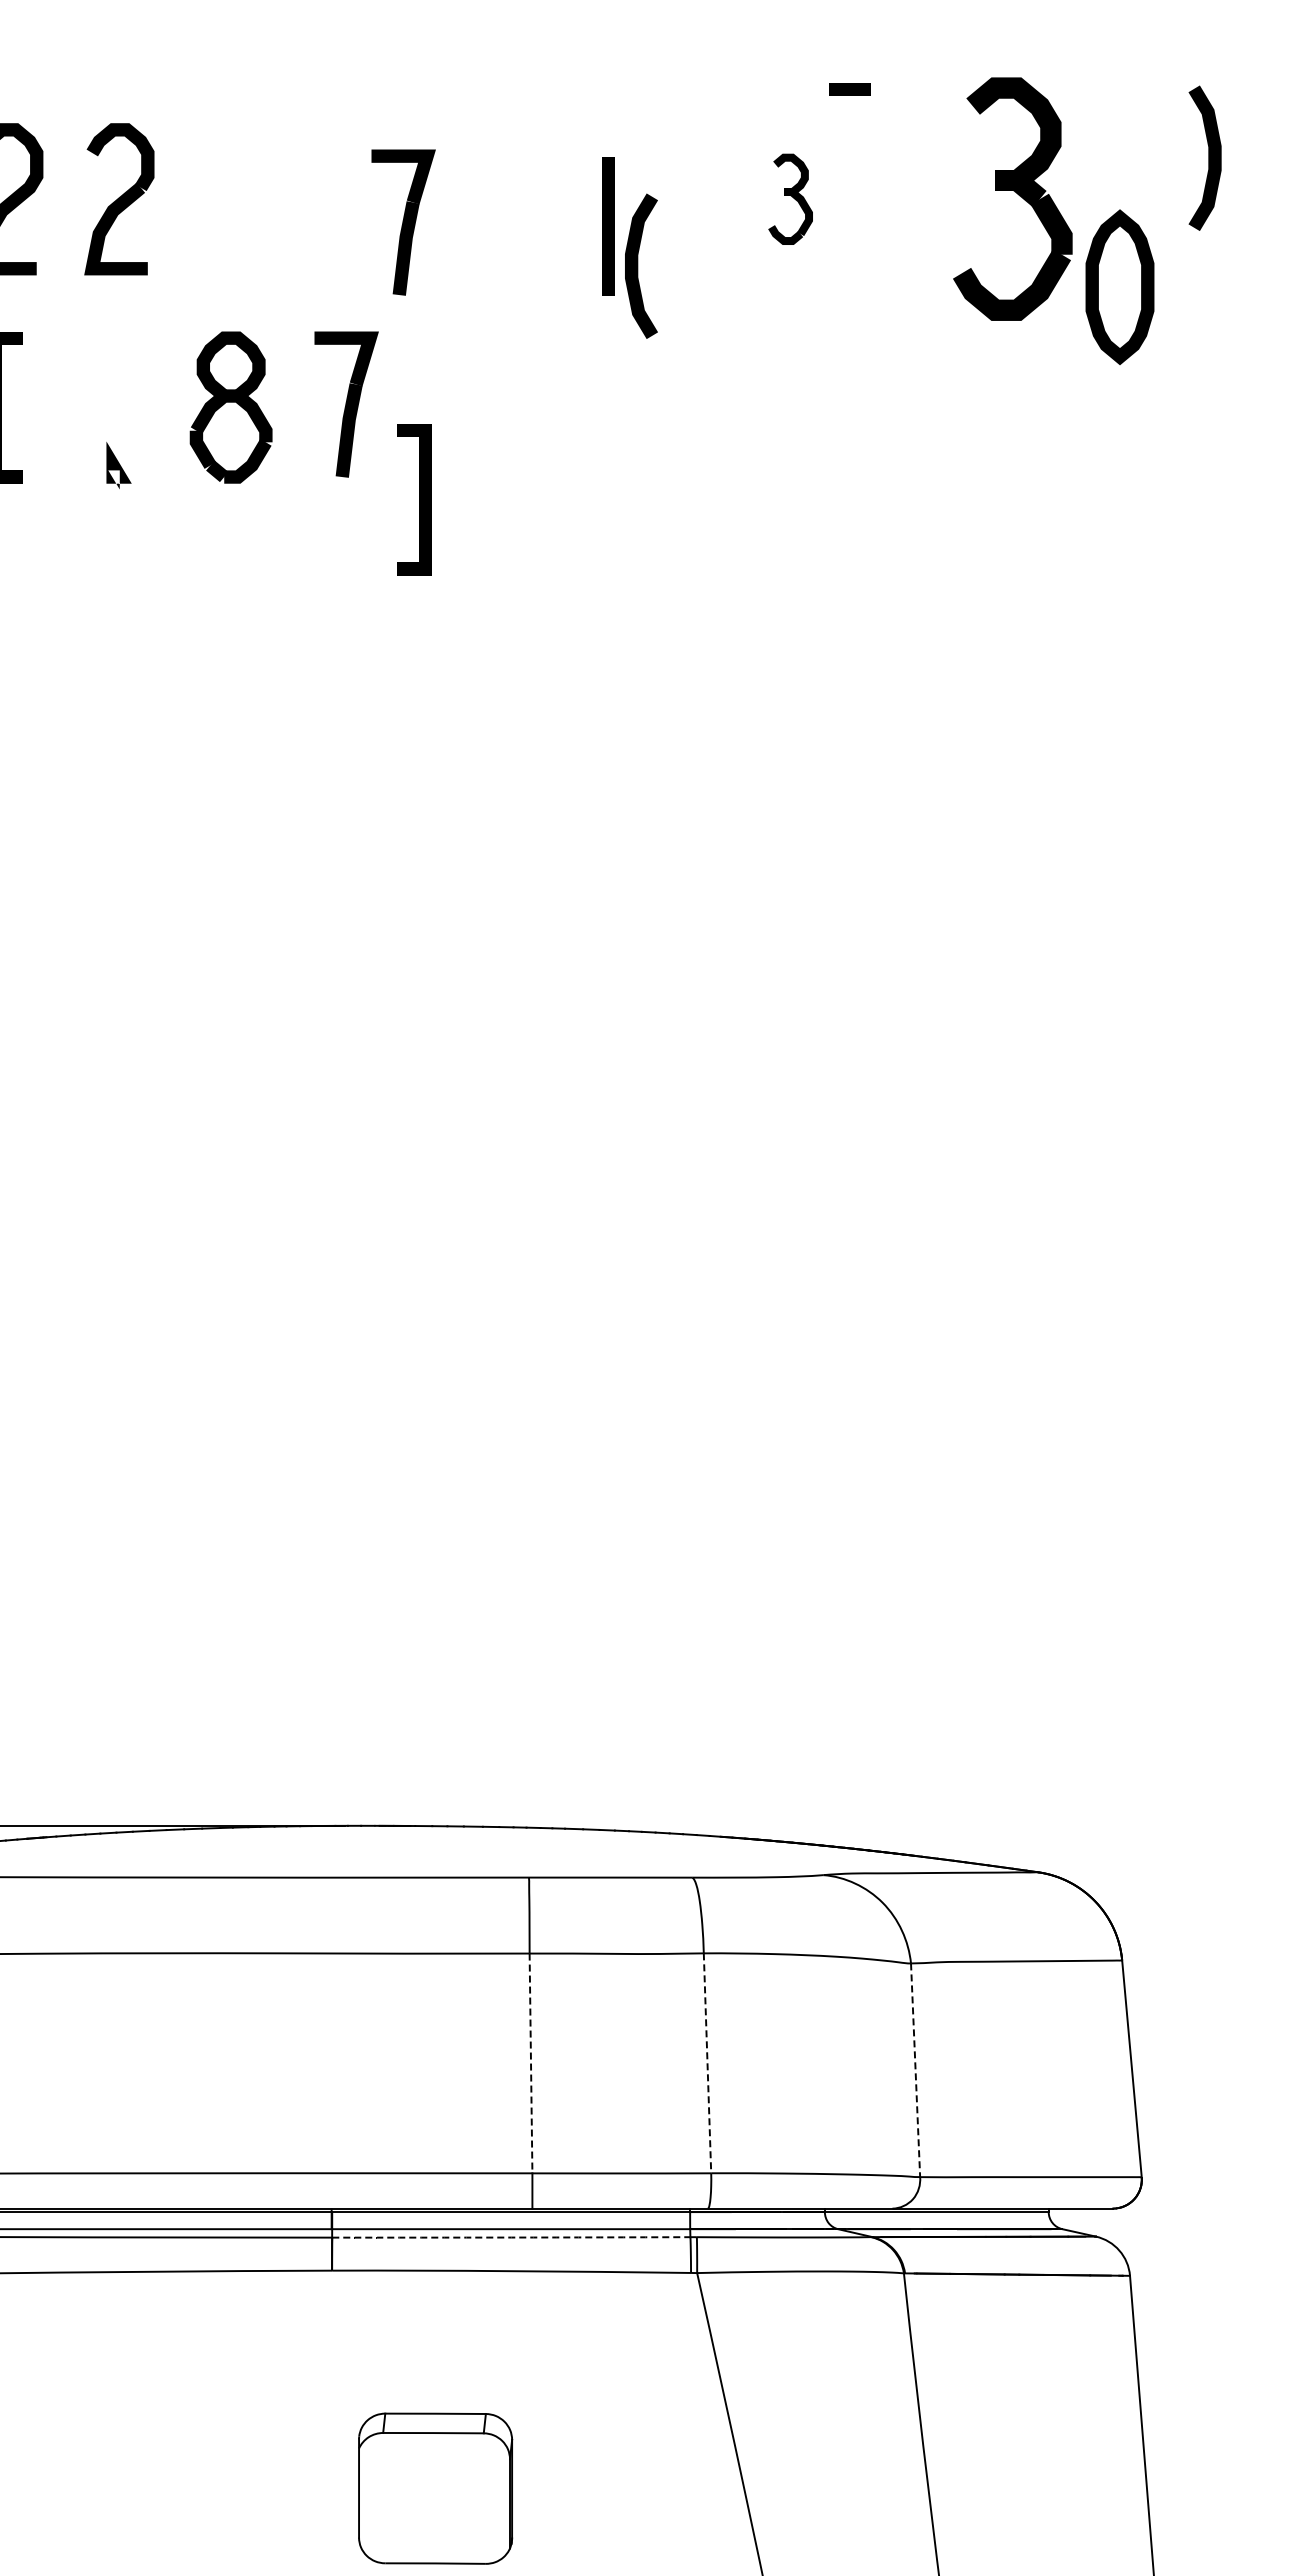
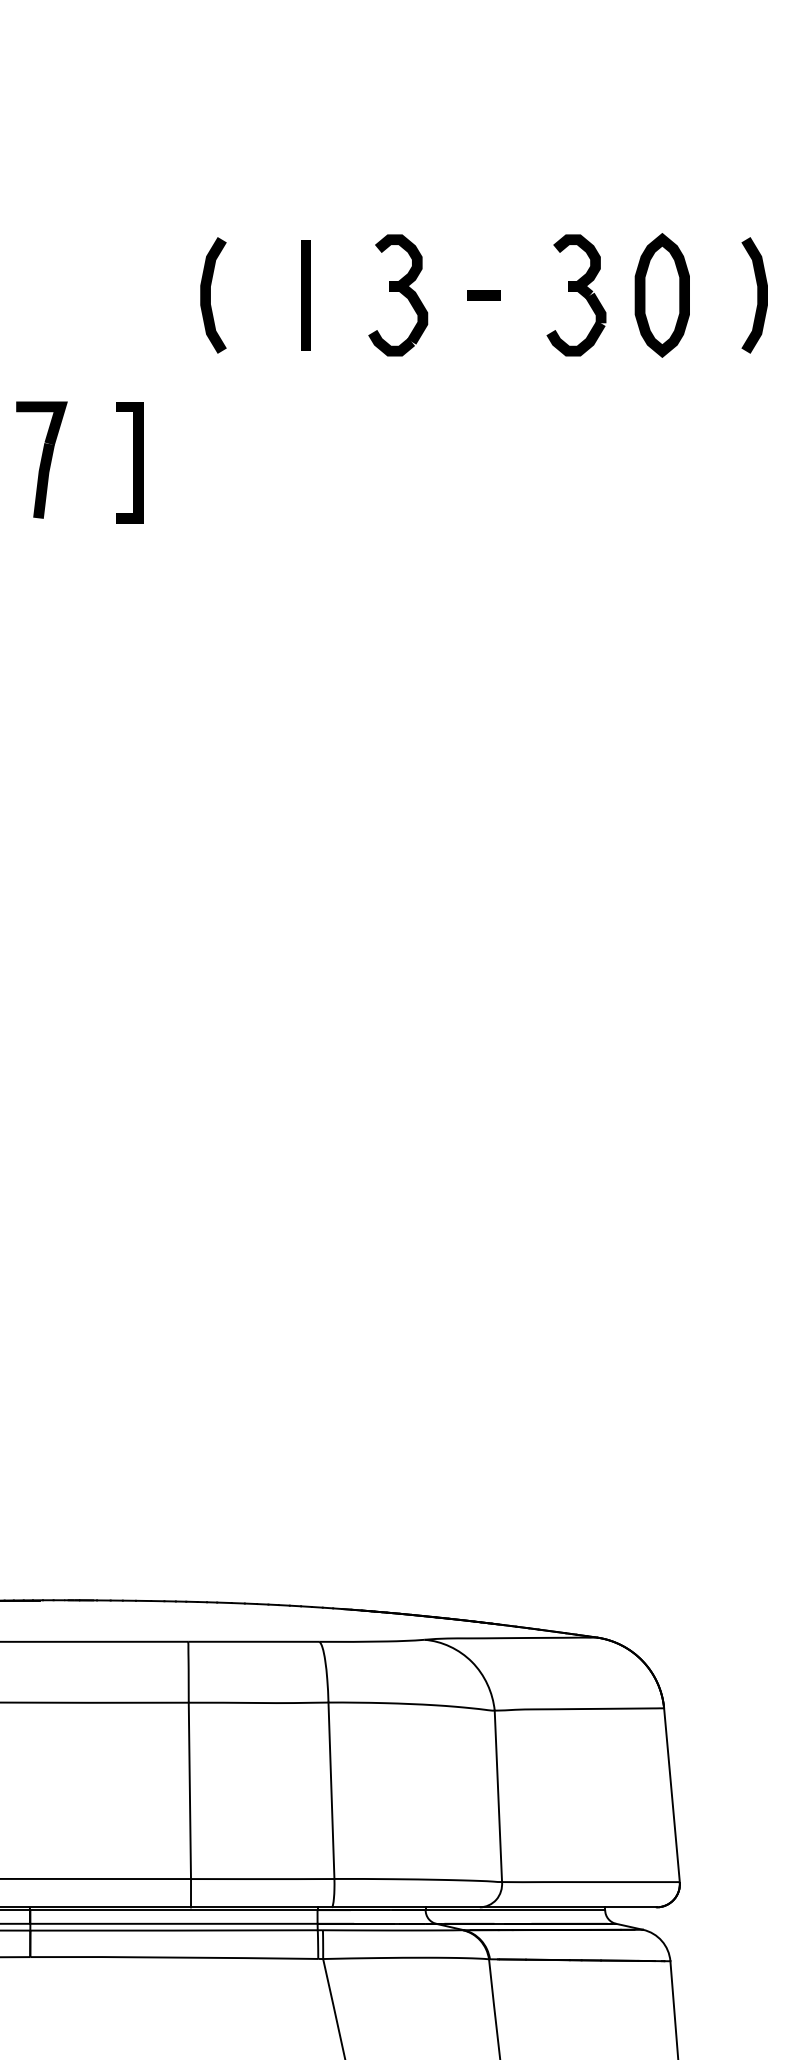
line: (849, 89) -> (483, 295), moved
curve: (1208, 157) -> (757, 294), moved
part: (790, 199) -> (398, 295), size x1.67
part: (1012, 199) -> (576, 295), size x0.62
part: (403, 222) -> (87, 314), removed
line: (608, 226) -> (305, 295), moved
curve: (638, 265) -> (211, 294), moved
part: (1119, 286) -> (661, 294), moved
line: (419, 499) -> (134, 462), moved
line: (531, 2063) -> (190, 1790), dashed -> solid
line: (707, 2063) -> (331, 1790), dashed -> solid
line: (915, 2070) -> (498, 1796), dashed -> solid
arc: (511, 2237) -> (174, 1930), dashed -> solid

